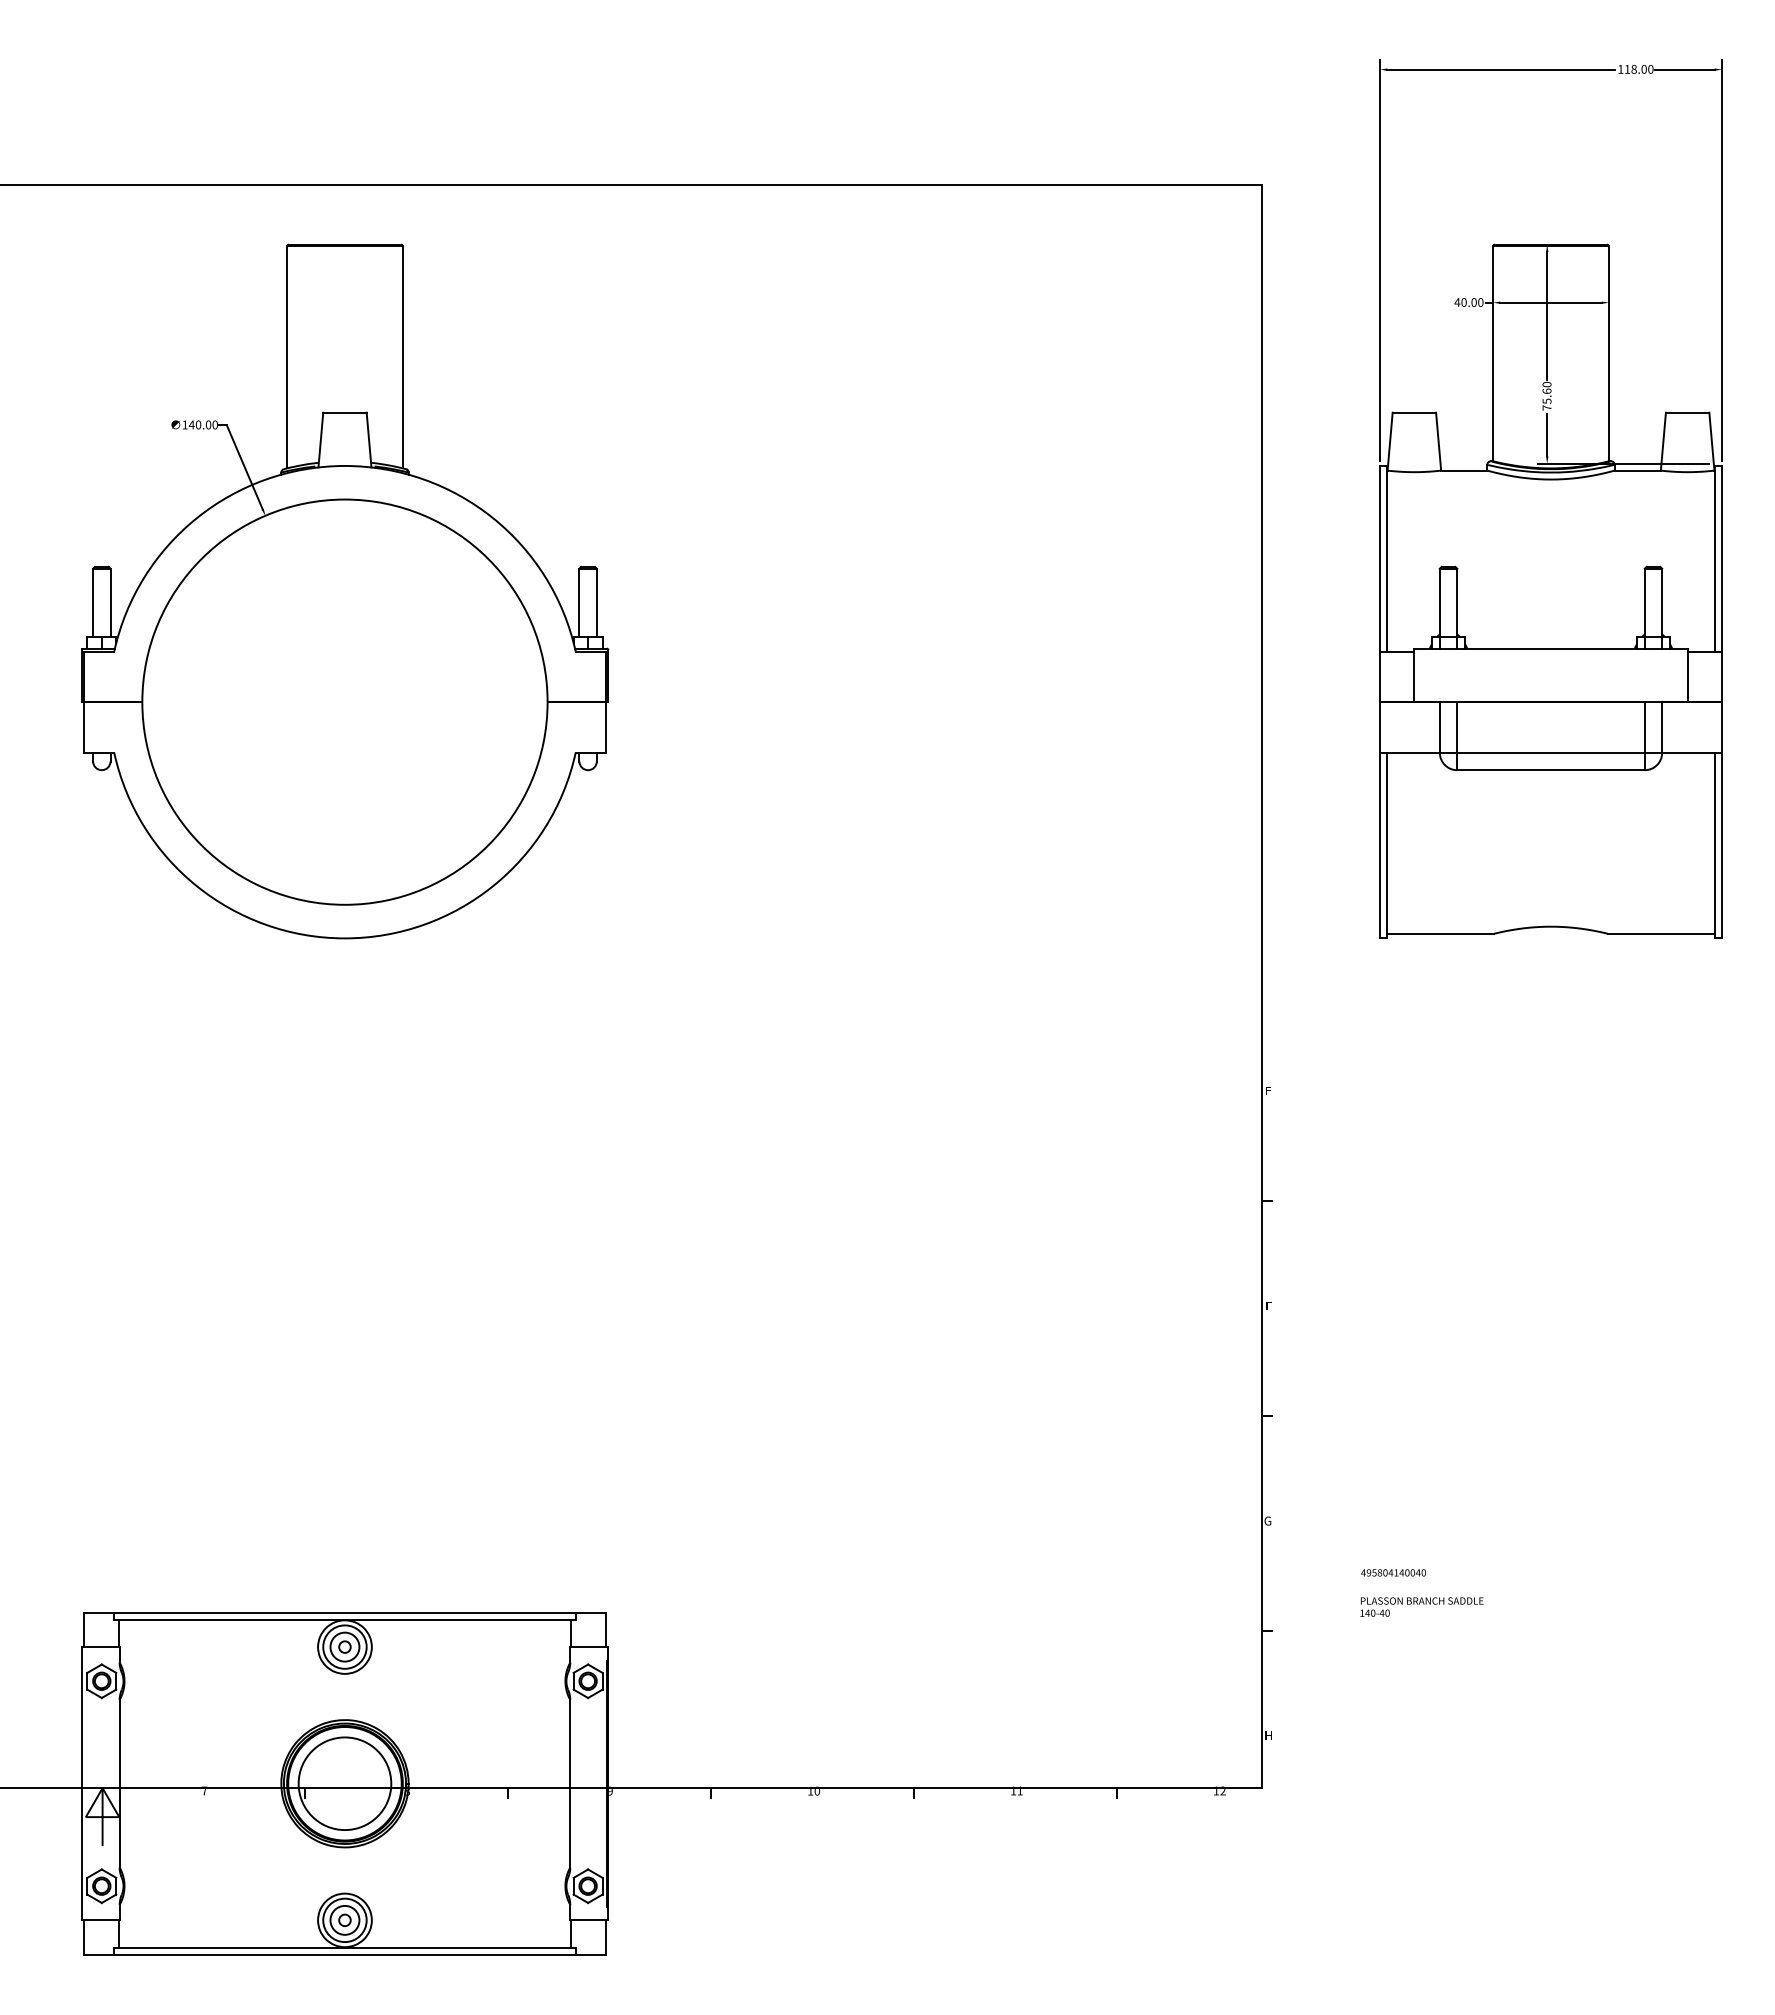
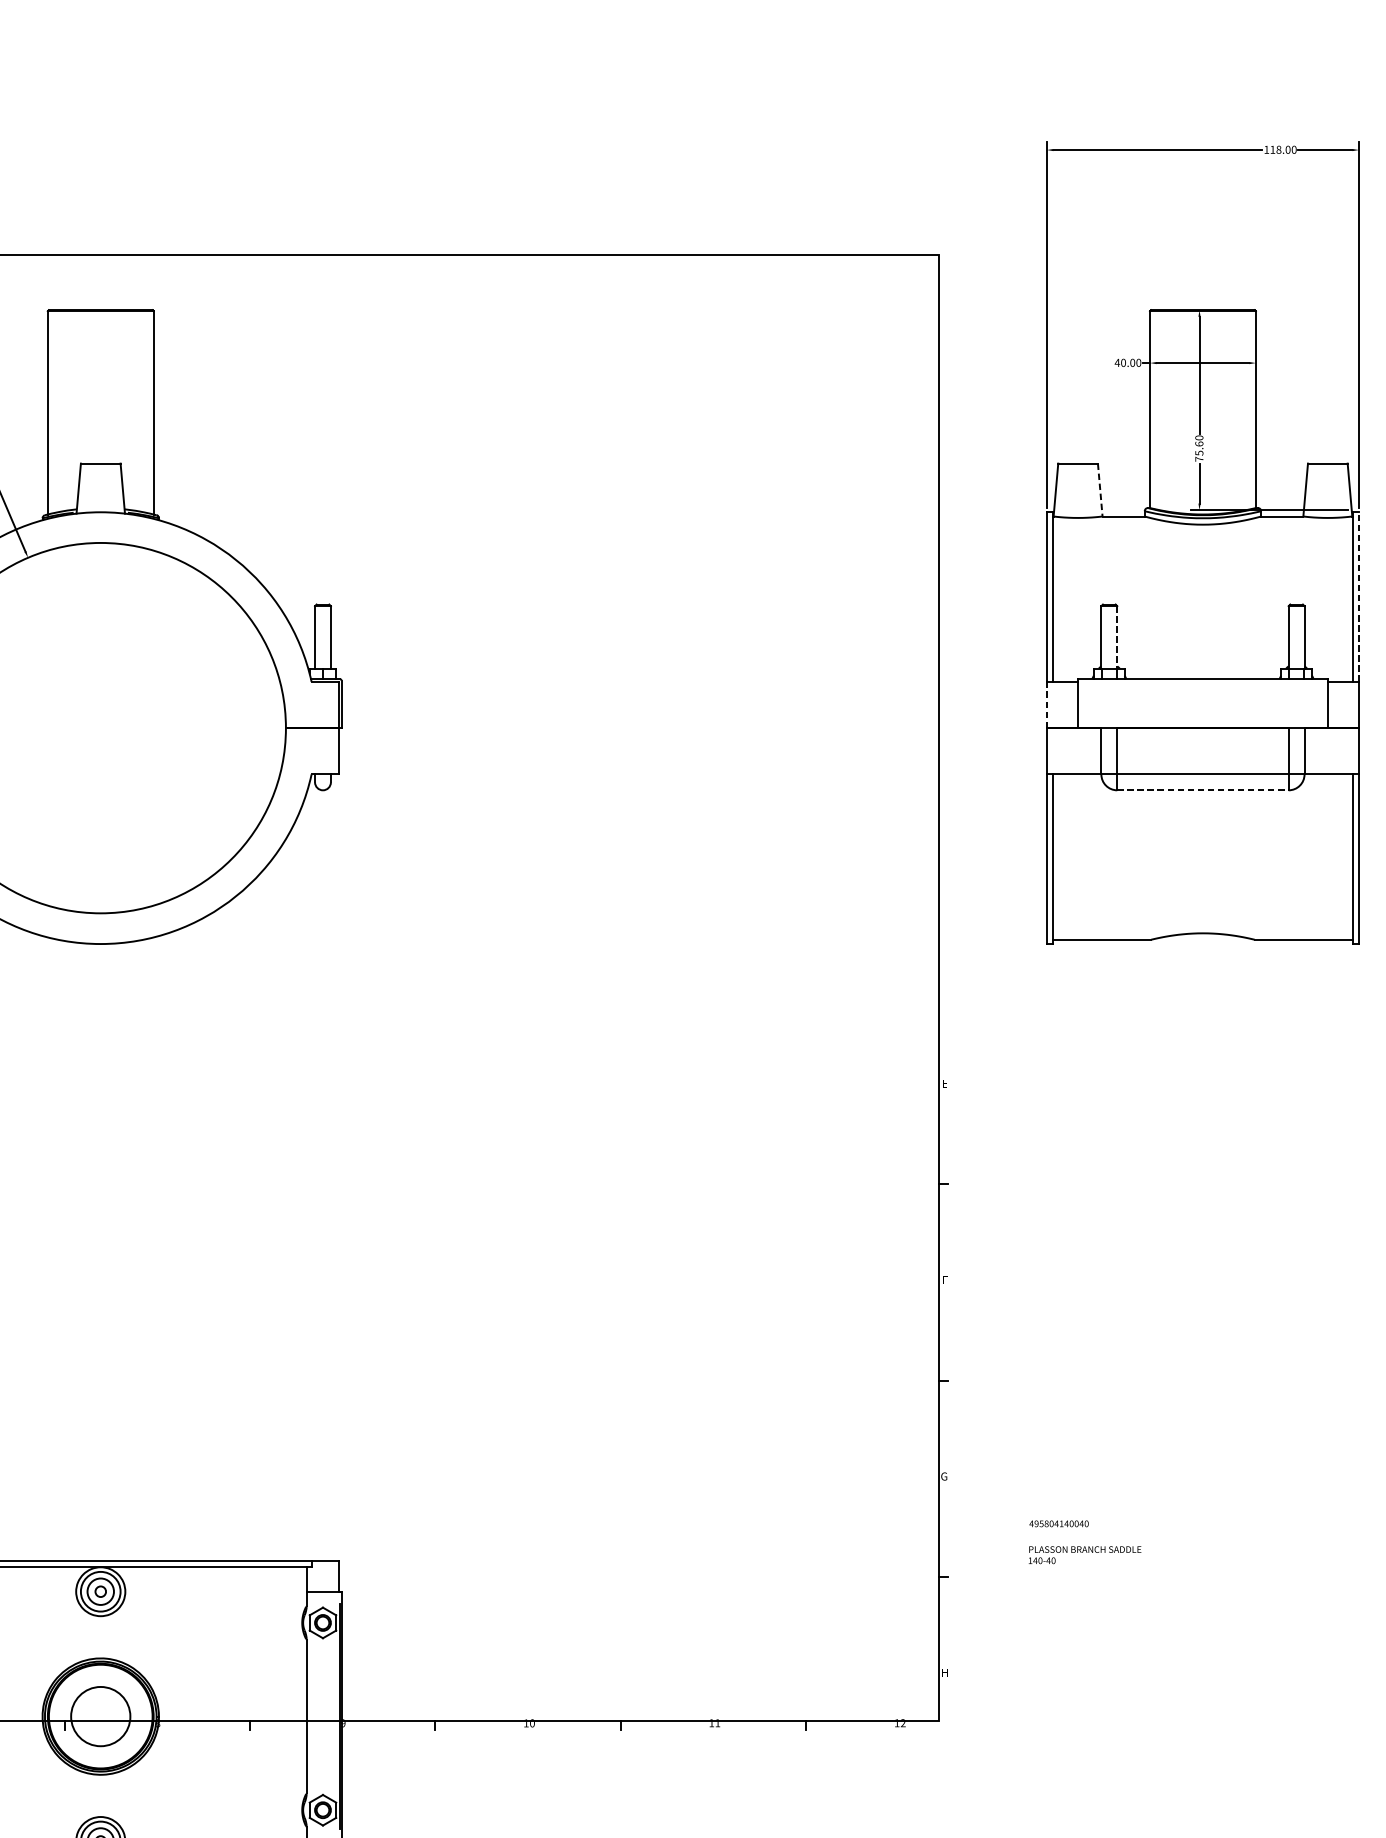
line: (1438, 442) -> (1100, 490), solid -> dashed
line: (1721, 558) -> (1358, 596), solid -> dashed
line: (1457, 603) -> (1117, 637), solid -> dashed
line: (1380, 676) -> (1047, 704), solid -> dashed
line: (1551, 770) -> (1203, 790), solid -> dashed
circle: (344, 1783) -> (100, 1716), size x0.7

